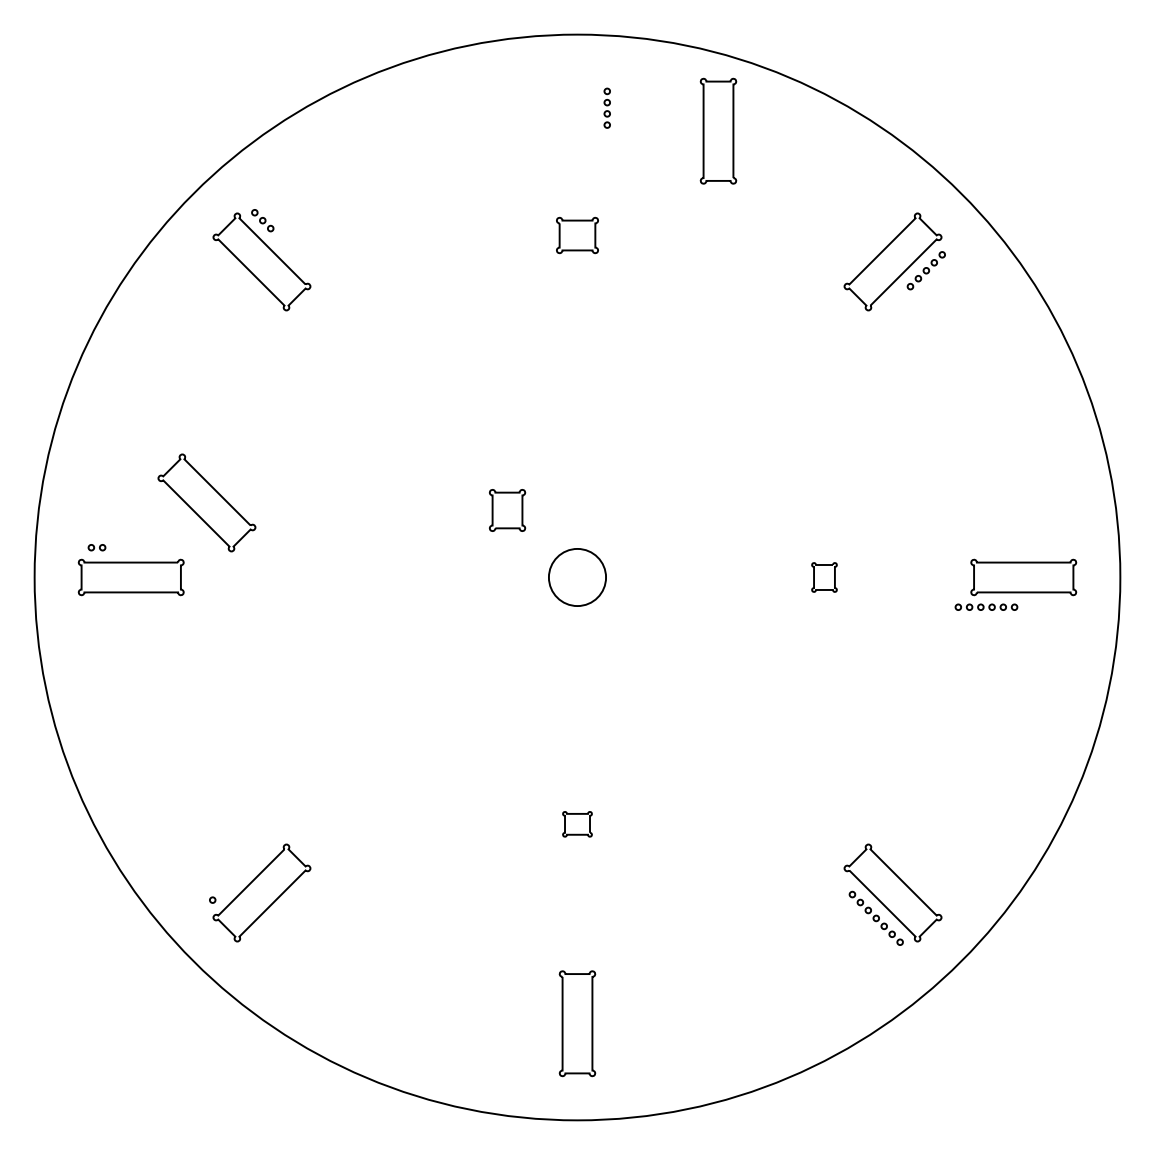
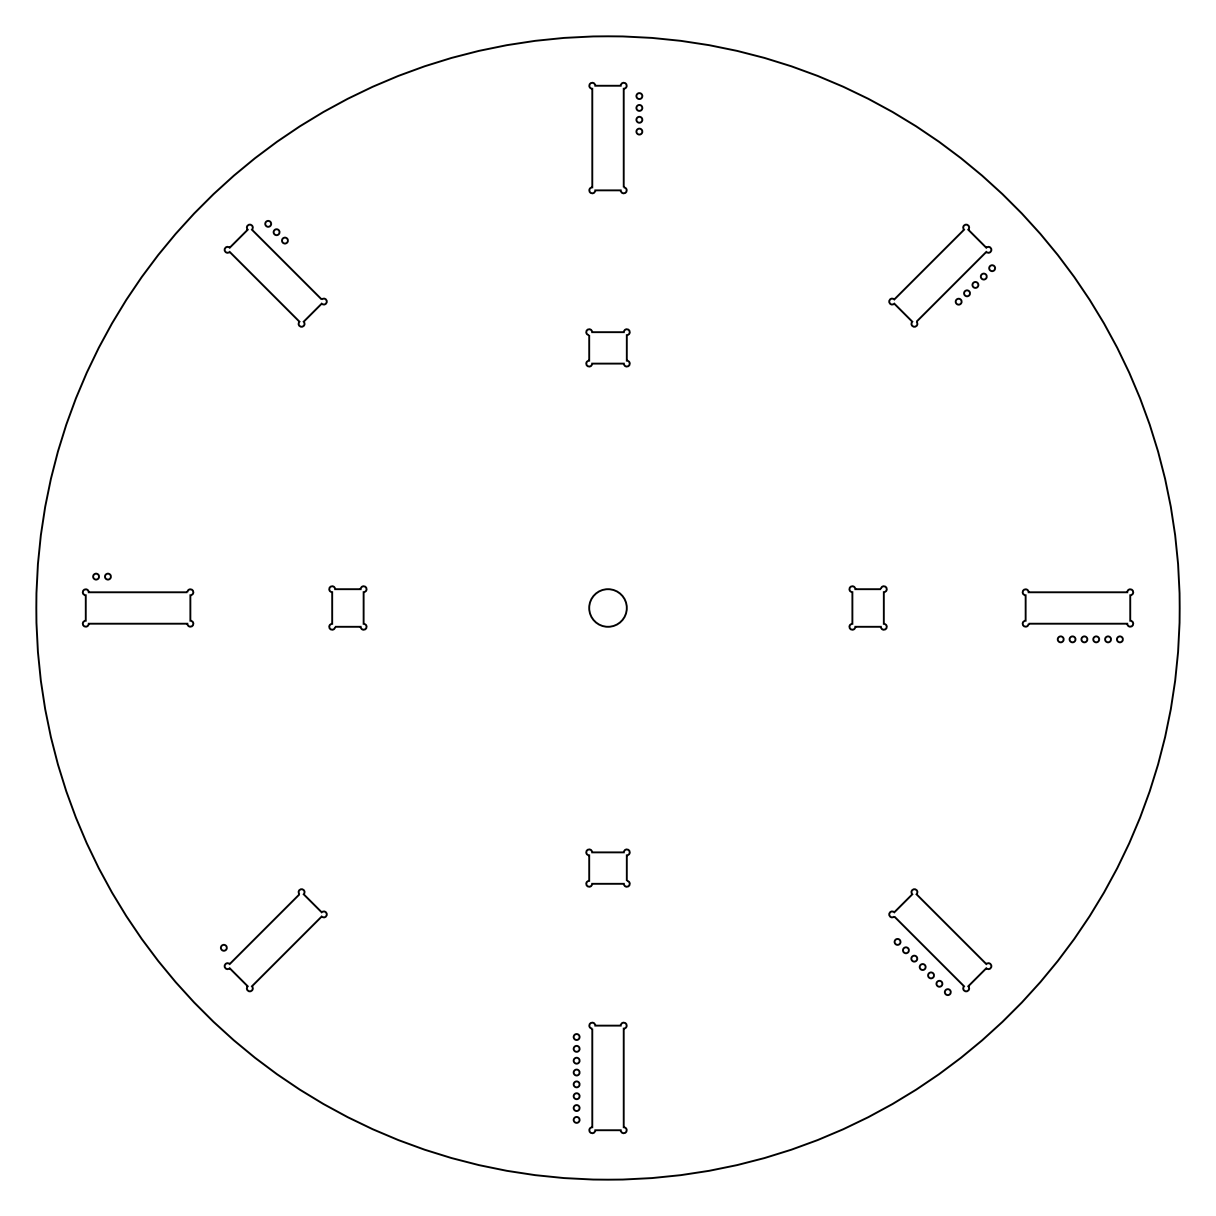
part: (718, 130) -> (608, 137), moved
part: (577, 235) -> (608, 347), moved
part: (206, 502) -> (217, 529), removed
part: (507, 510) -> (347, 608), moved
circle: (577, 577) -> (608, 608), size x0.62
part: (824, 577) -> (868, 608), size x1.43
part: (986, 606) -> (1090, 638), moved
part: (577, 823) -> (608, 867), size x1.43
part: (547, 1024) -> (576, 1078), added

